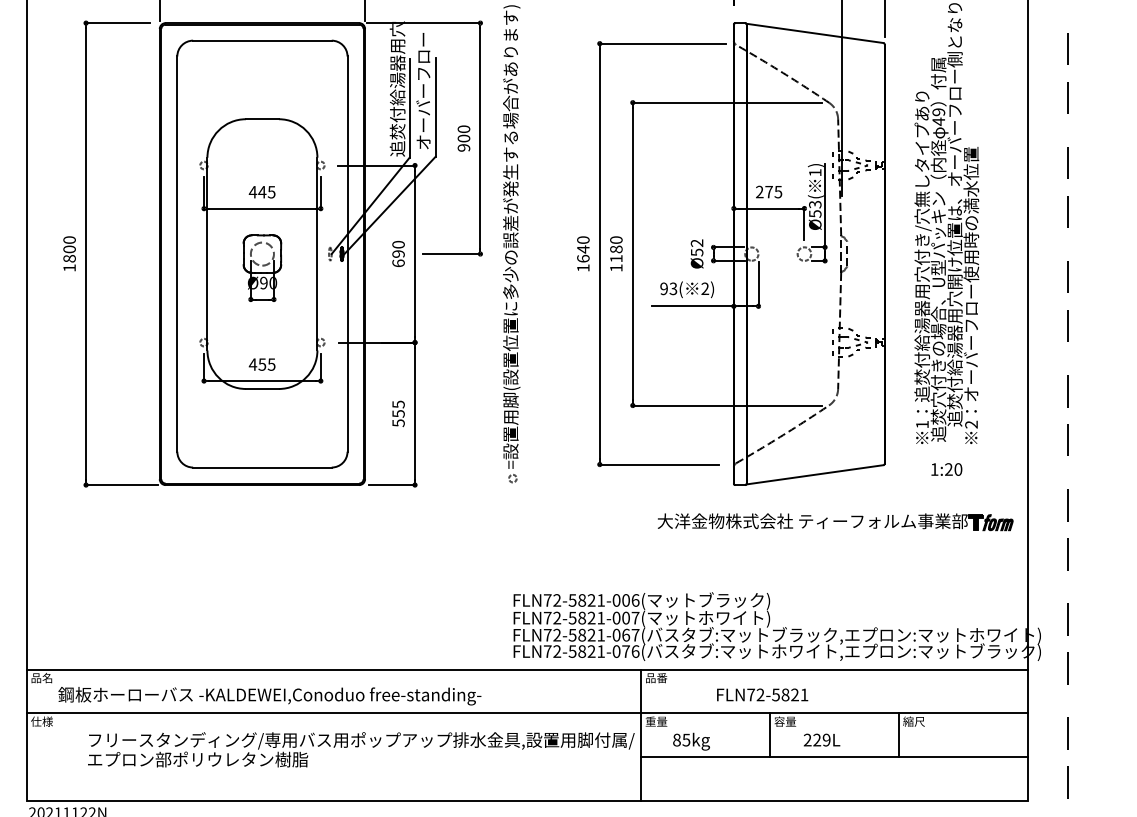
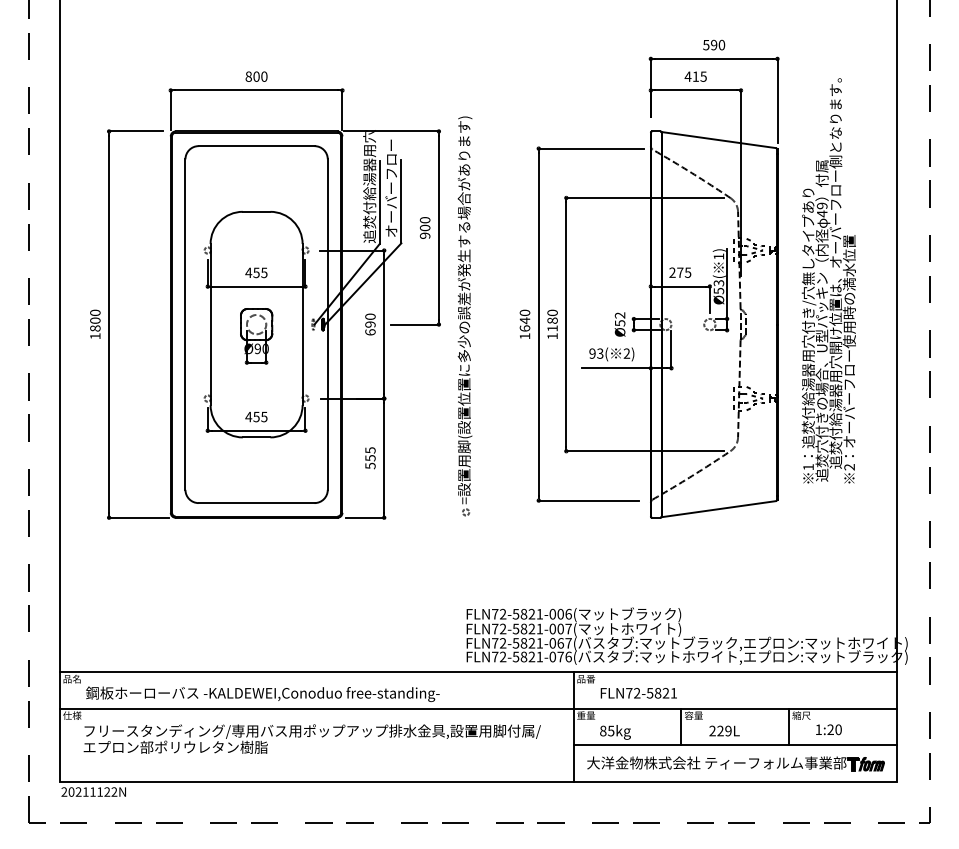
text: (262, 191) -> (256, 272), 445 -> 455
text: (946, 469) -> (828, 729), moved
part: (835, 521) -> (735, 763), moved
text: (762, 695) -> (638, 693), moved
text: (360, 749) -> (311, 738), moved

